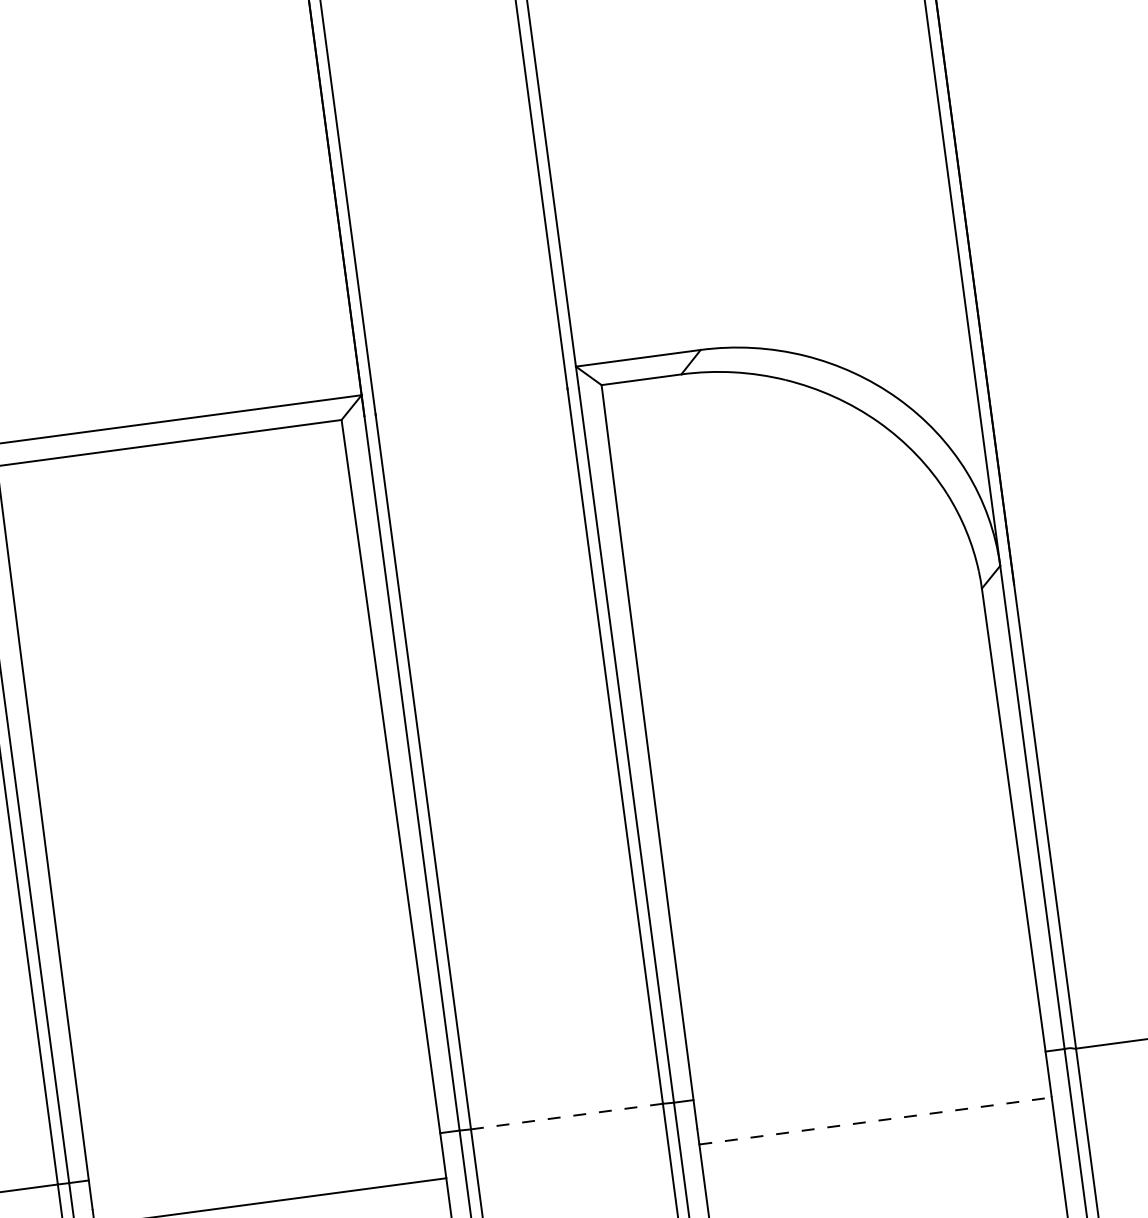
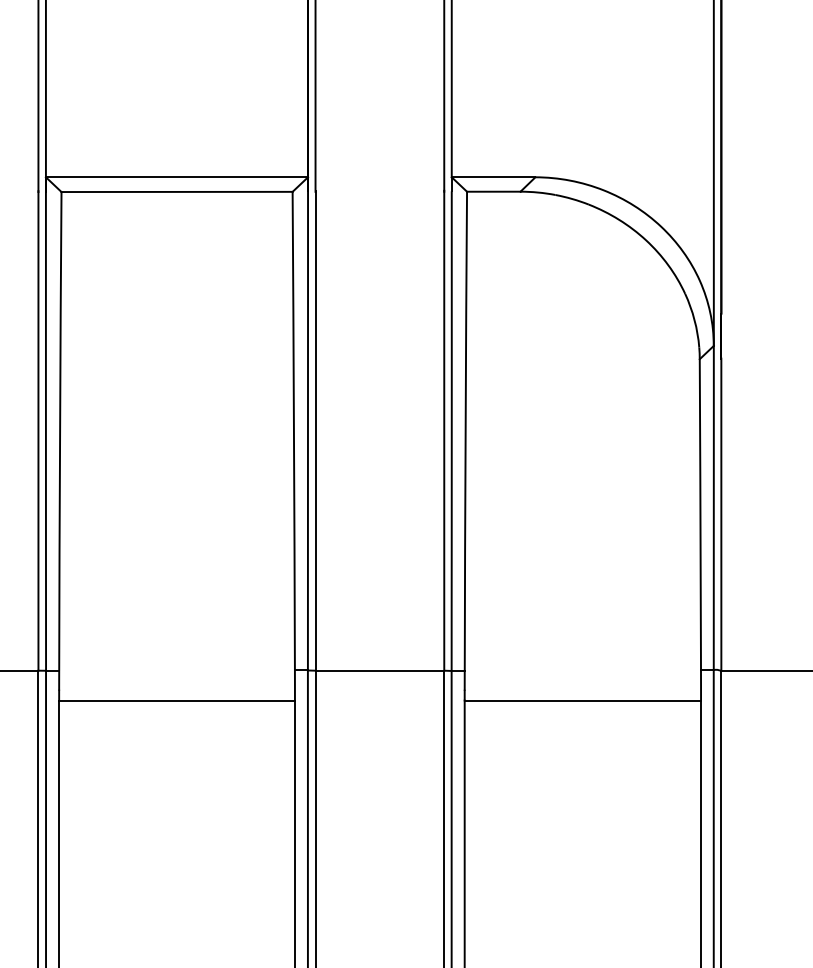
line: (567, 1116) -> (380, 670), dashed -> solid
line: (876, 1120) -> (583, 700), dashed -> solid

